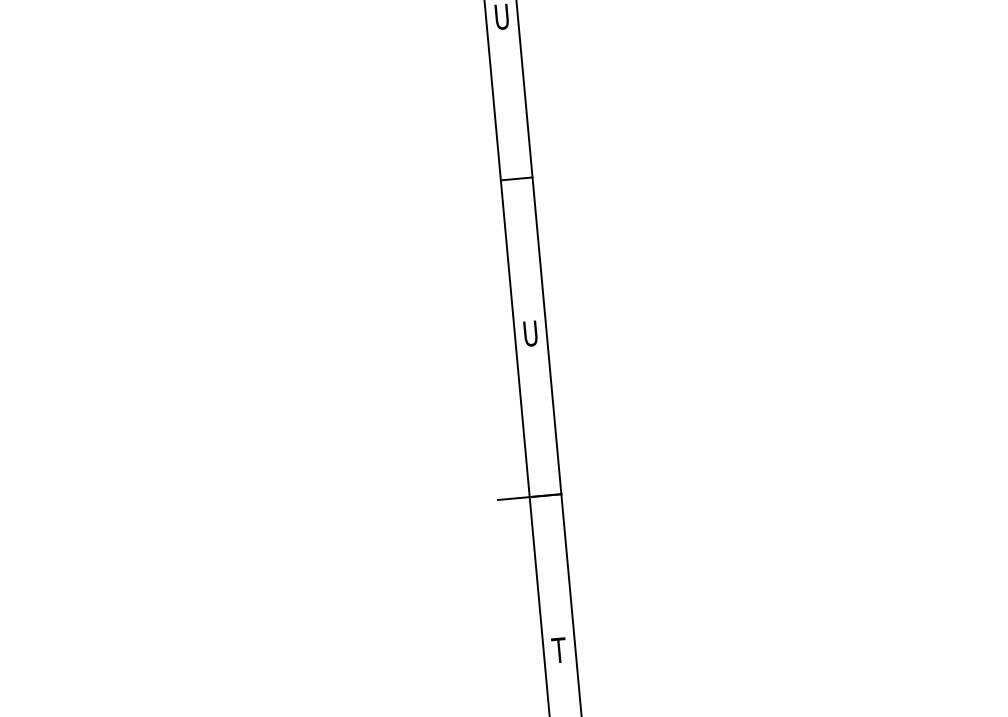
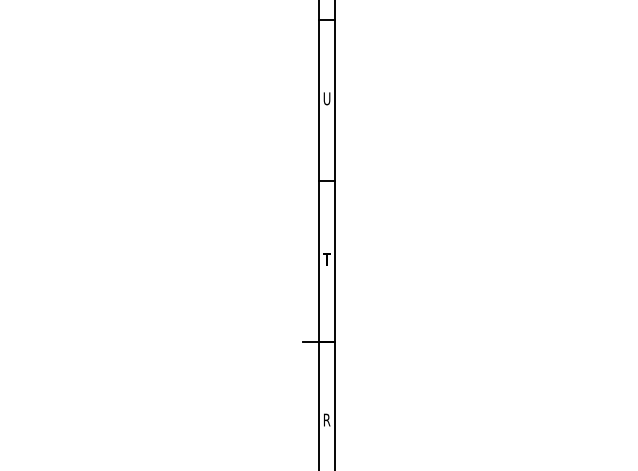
text: (529, 333) -> (326, 259), U -> T
text: (558, 649) -> (326, 419), T -> R

